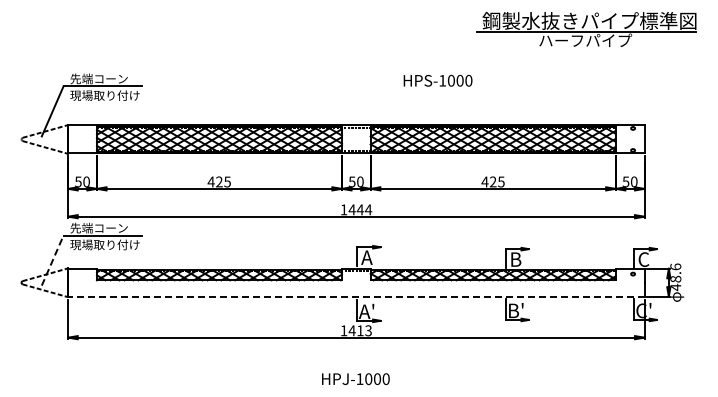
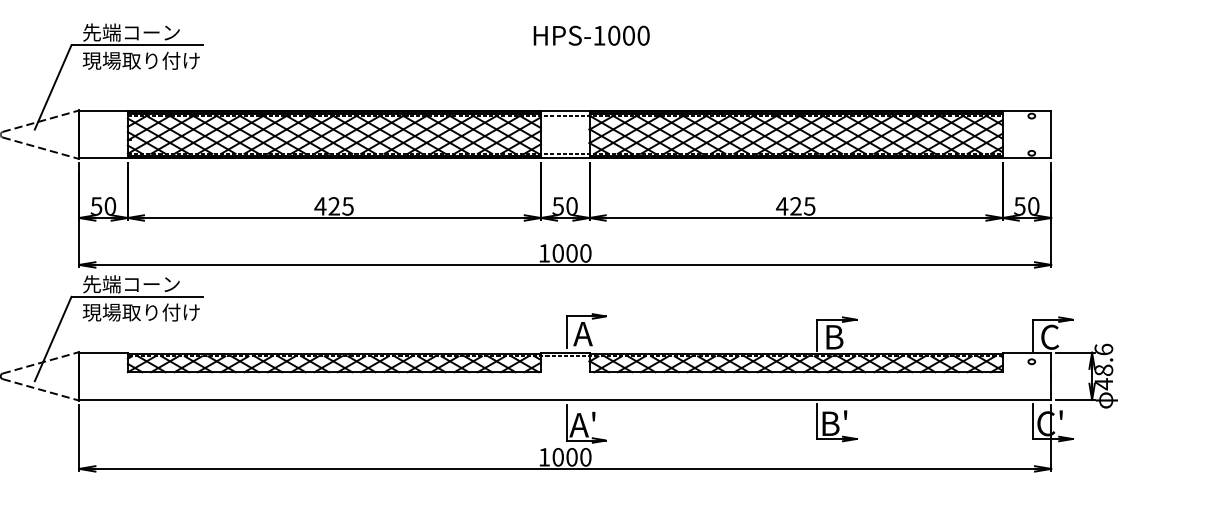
text: (437, 80) -> (590, 35), moved
text: (360, 209) -> (572, 252), 1444 -> 1000
line: (52, 260) -> (52, 338), dashed -> solid
line: (355, 296) -> (563, 399), dashed -> solid
text: (359, 330) -> (570, 456), 1413 -> 1000

